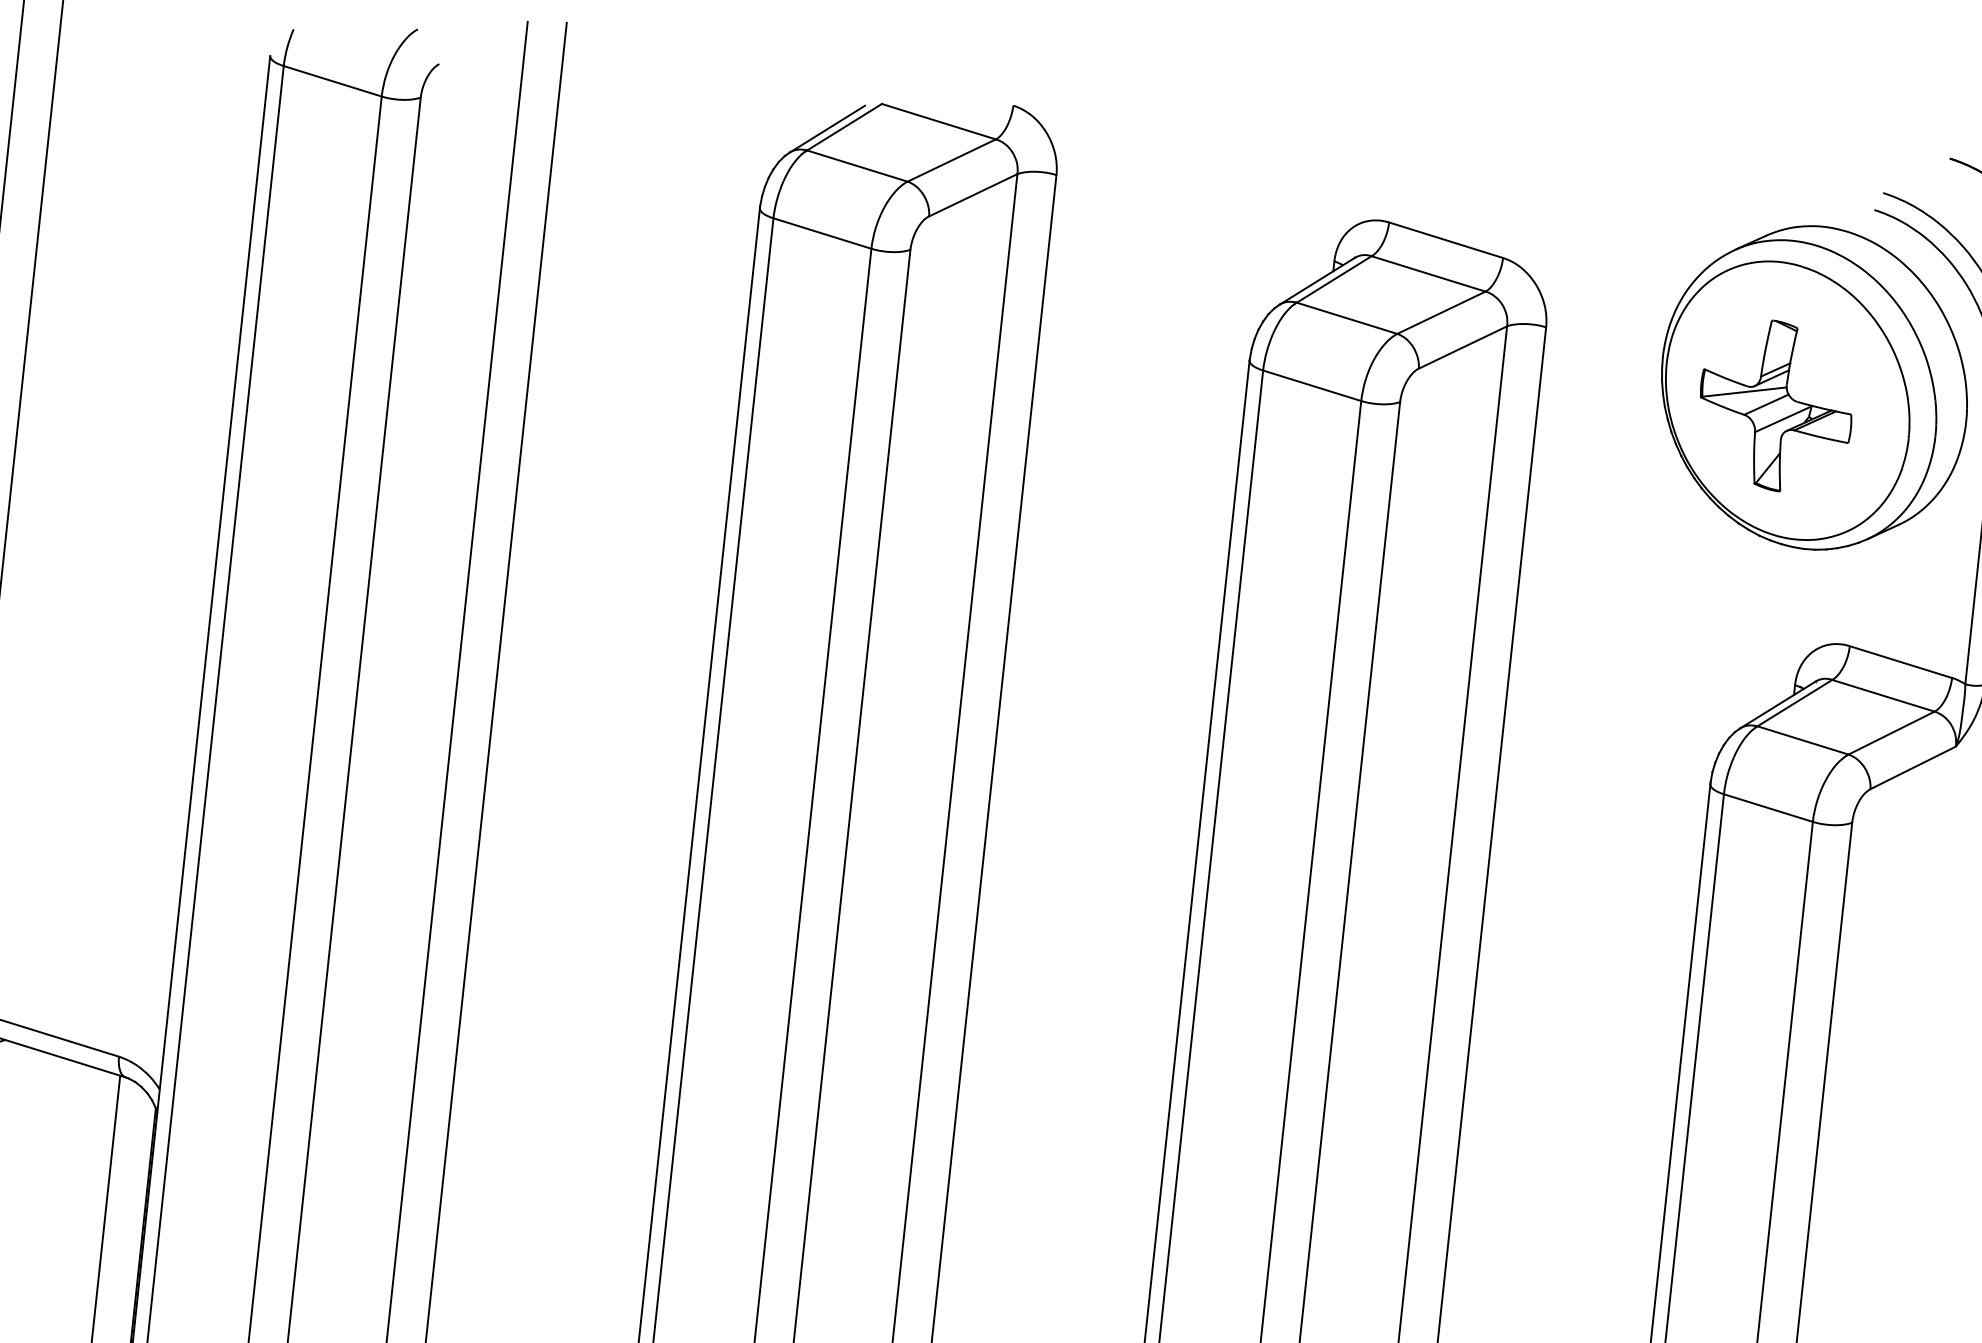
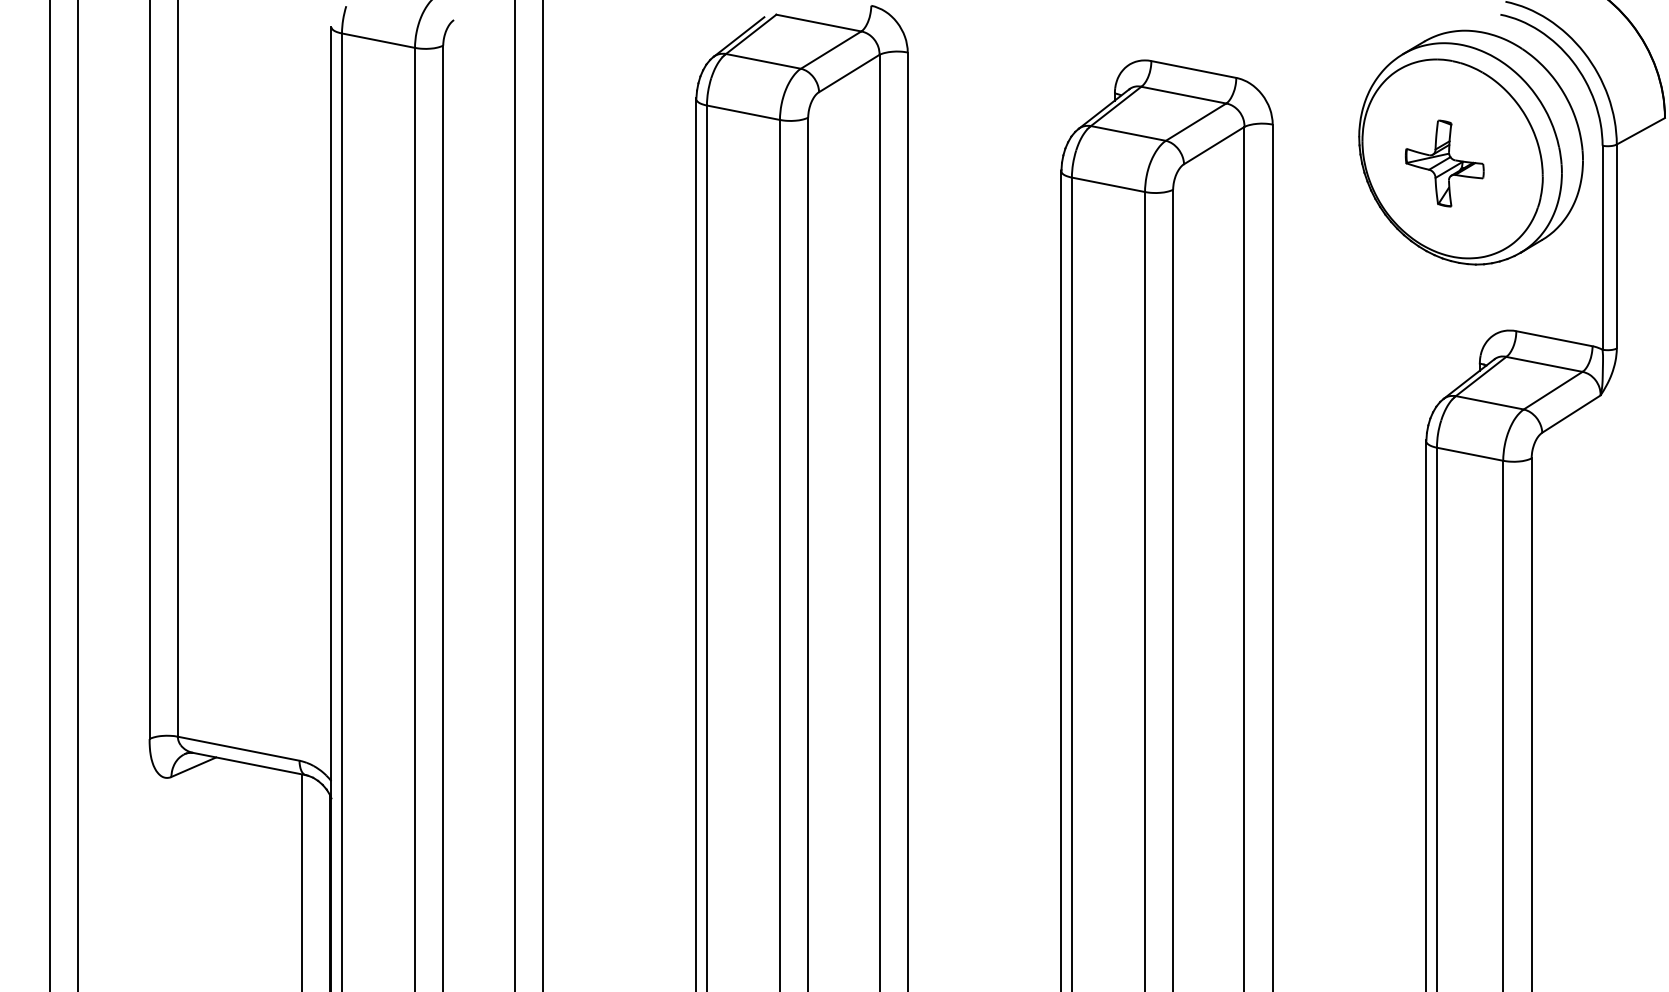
part: (1775, 405) -> (1444, 163), size x0.7

